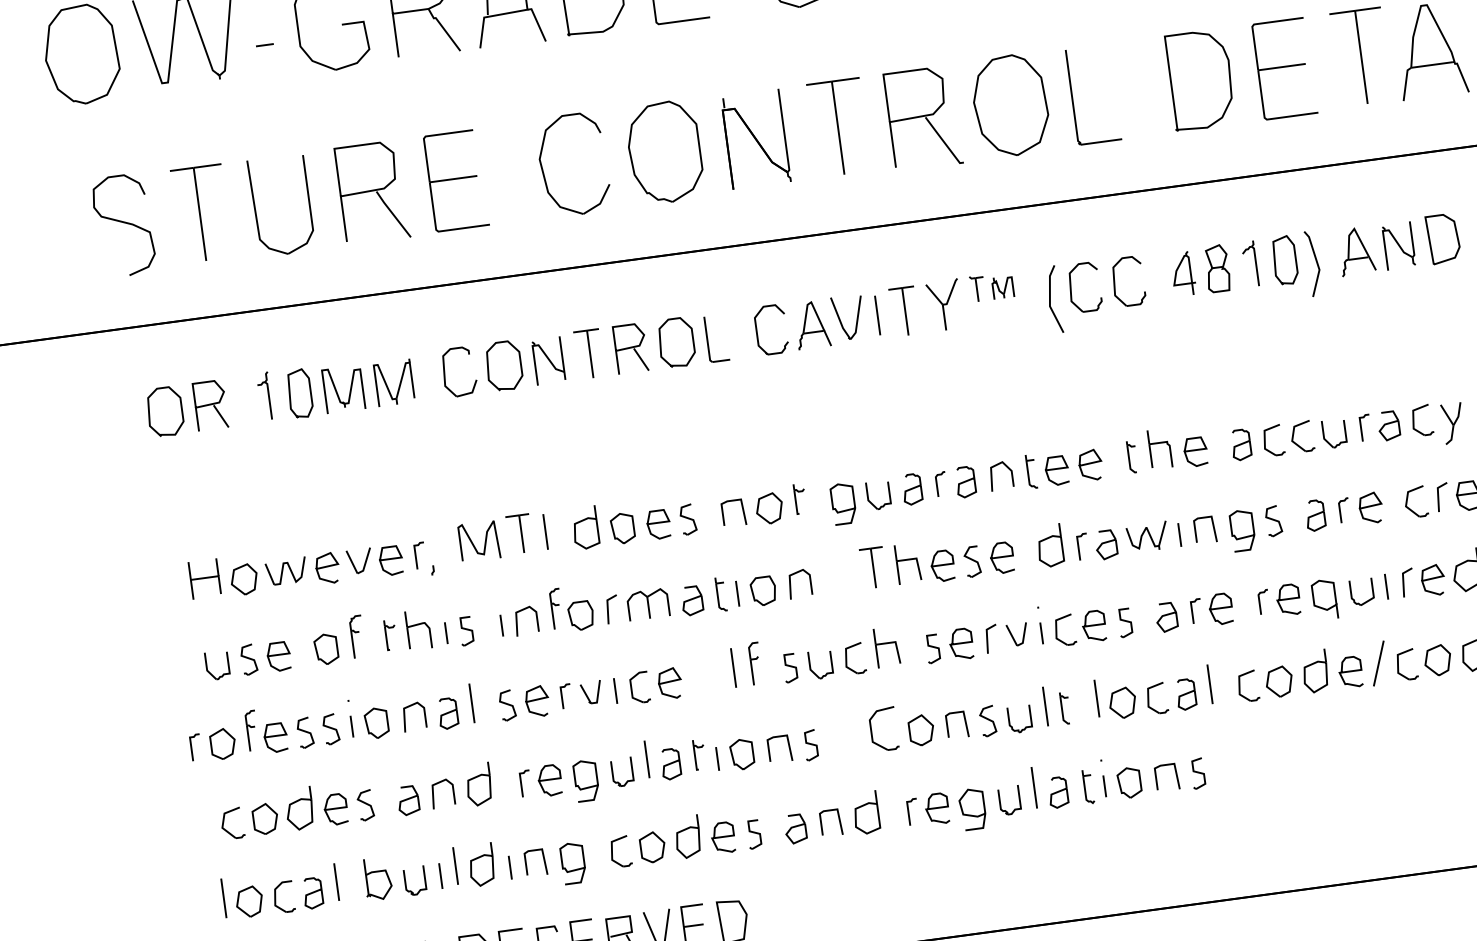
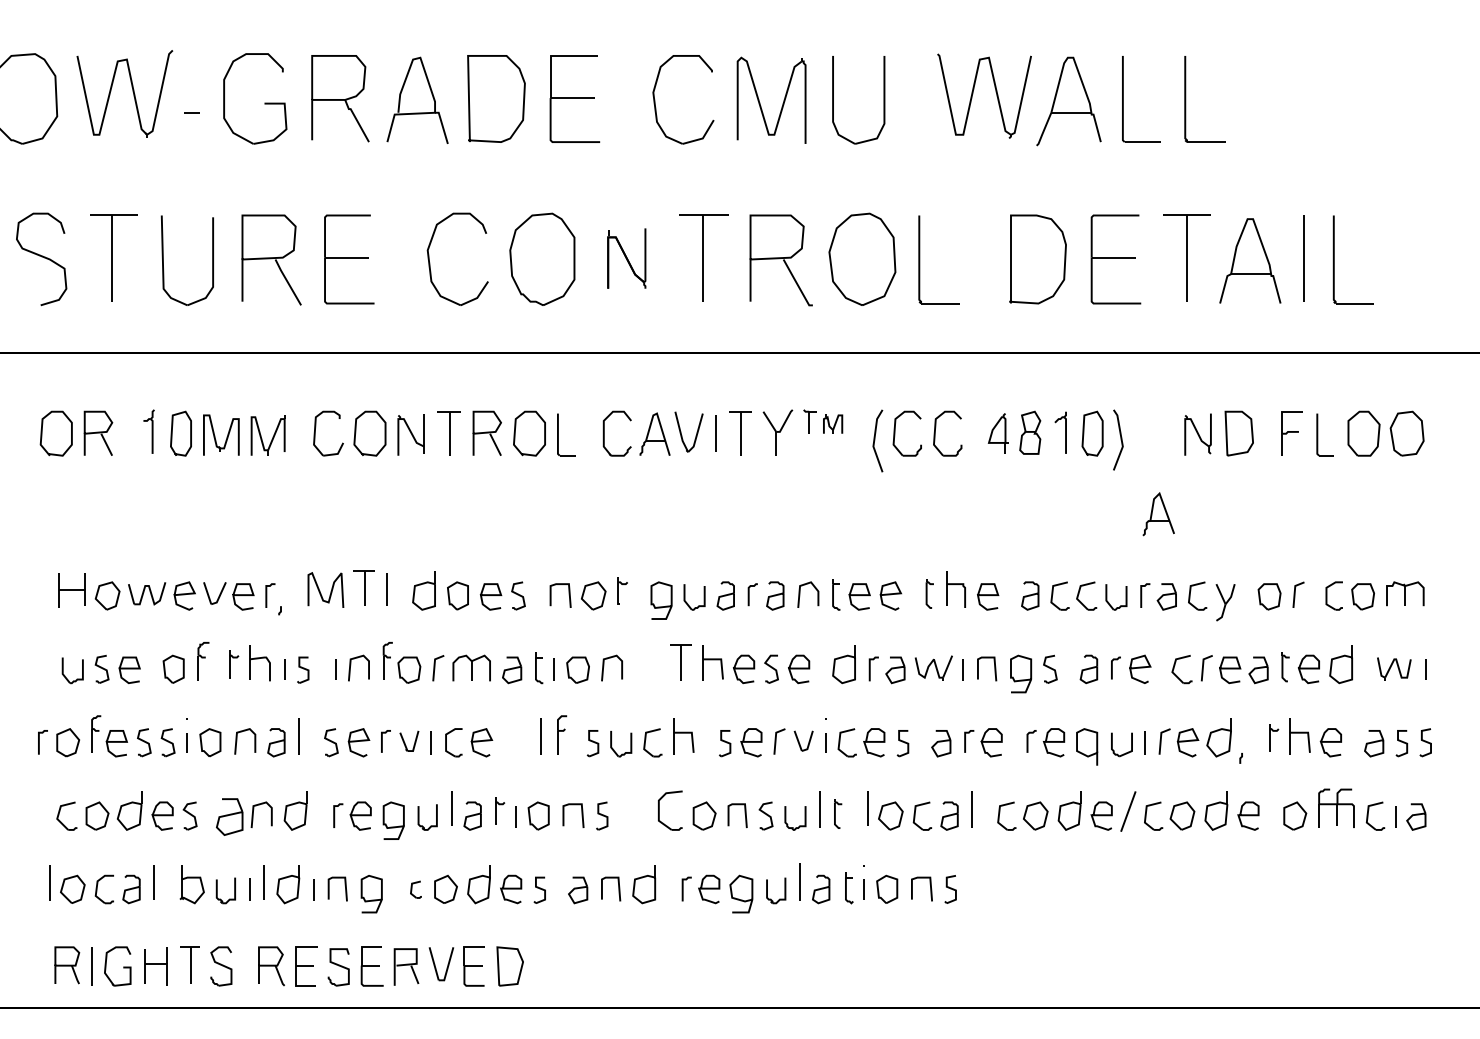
part: (755, 139) -> (626, 258), size x0.7
part: (1356, 251) -> (1158, 514), moved
part: (408, 800) -> (229, 816), size x1.4
part: (619, 851) -> (415, 889), size x0.6

